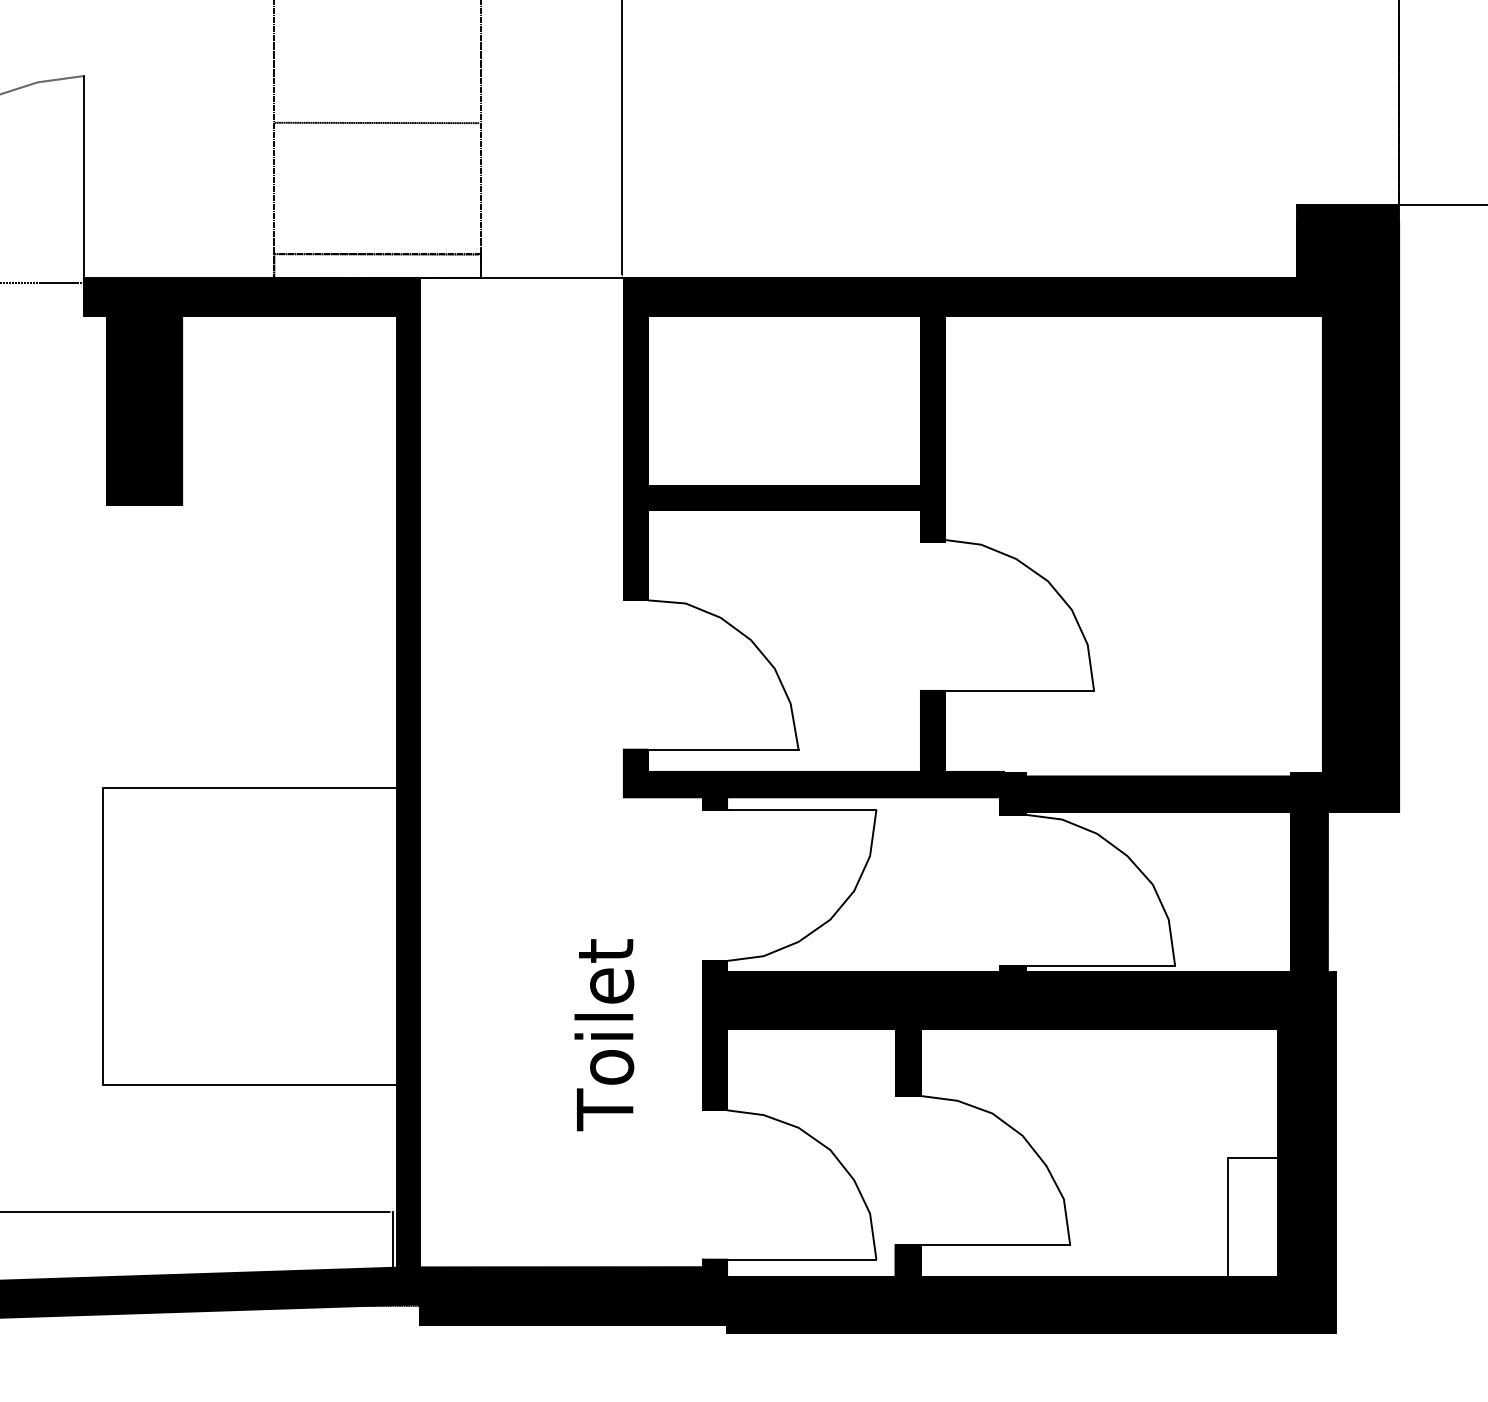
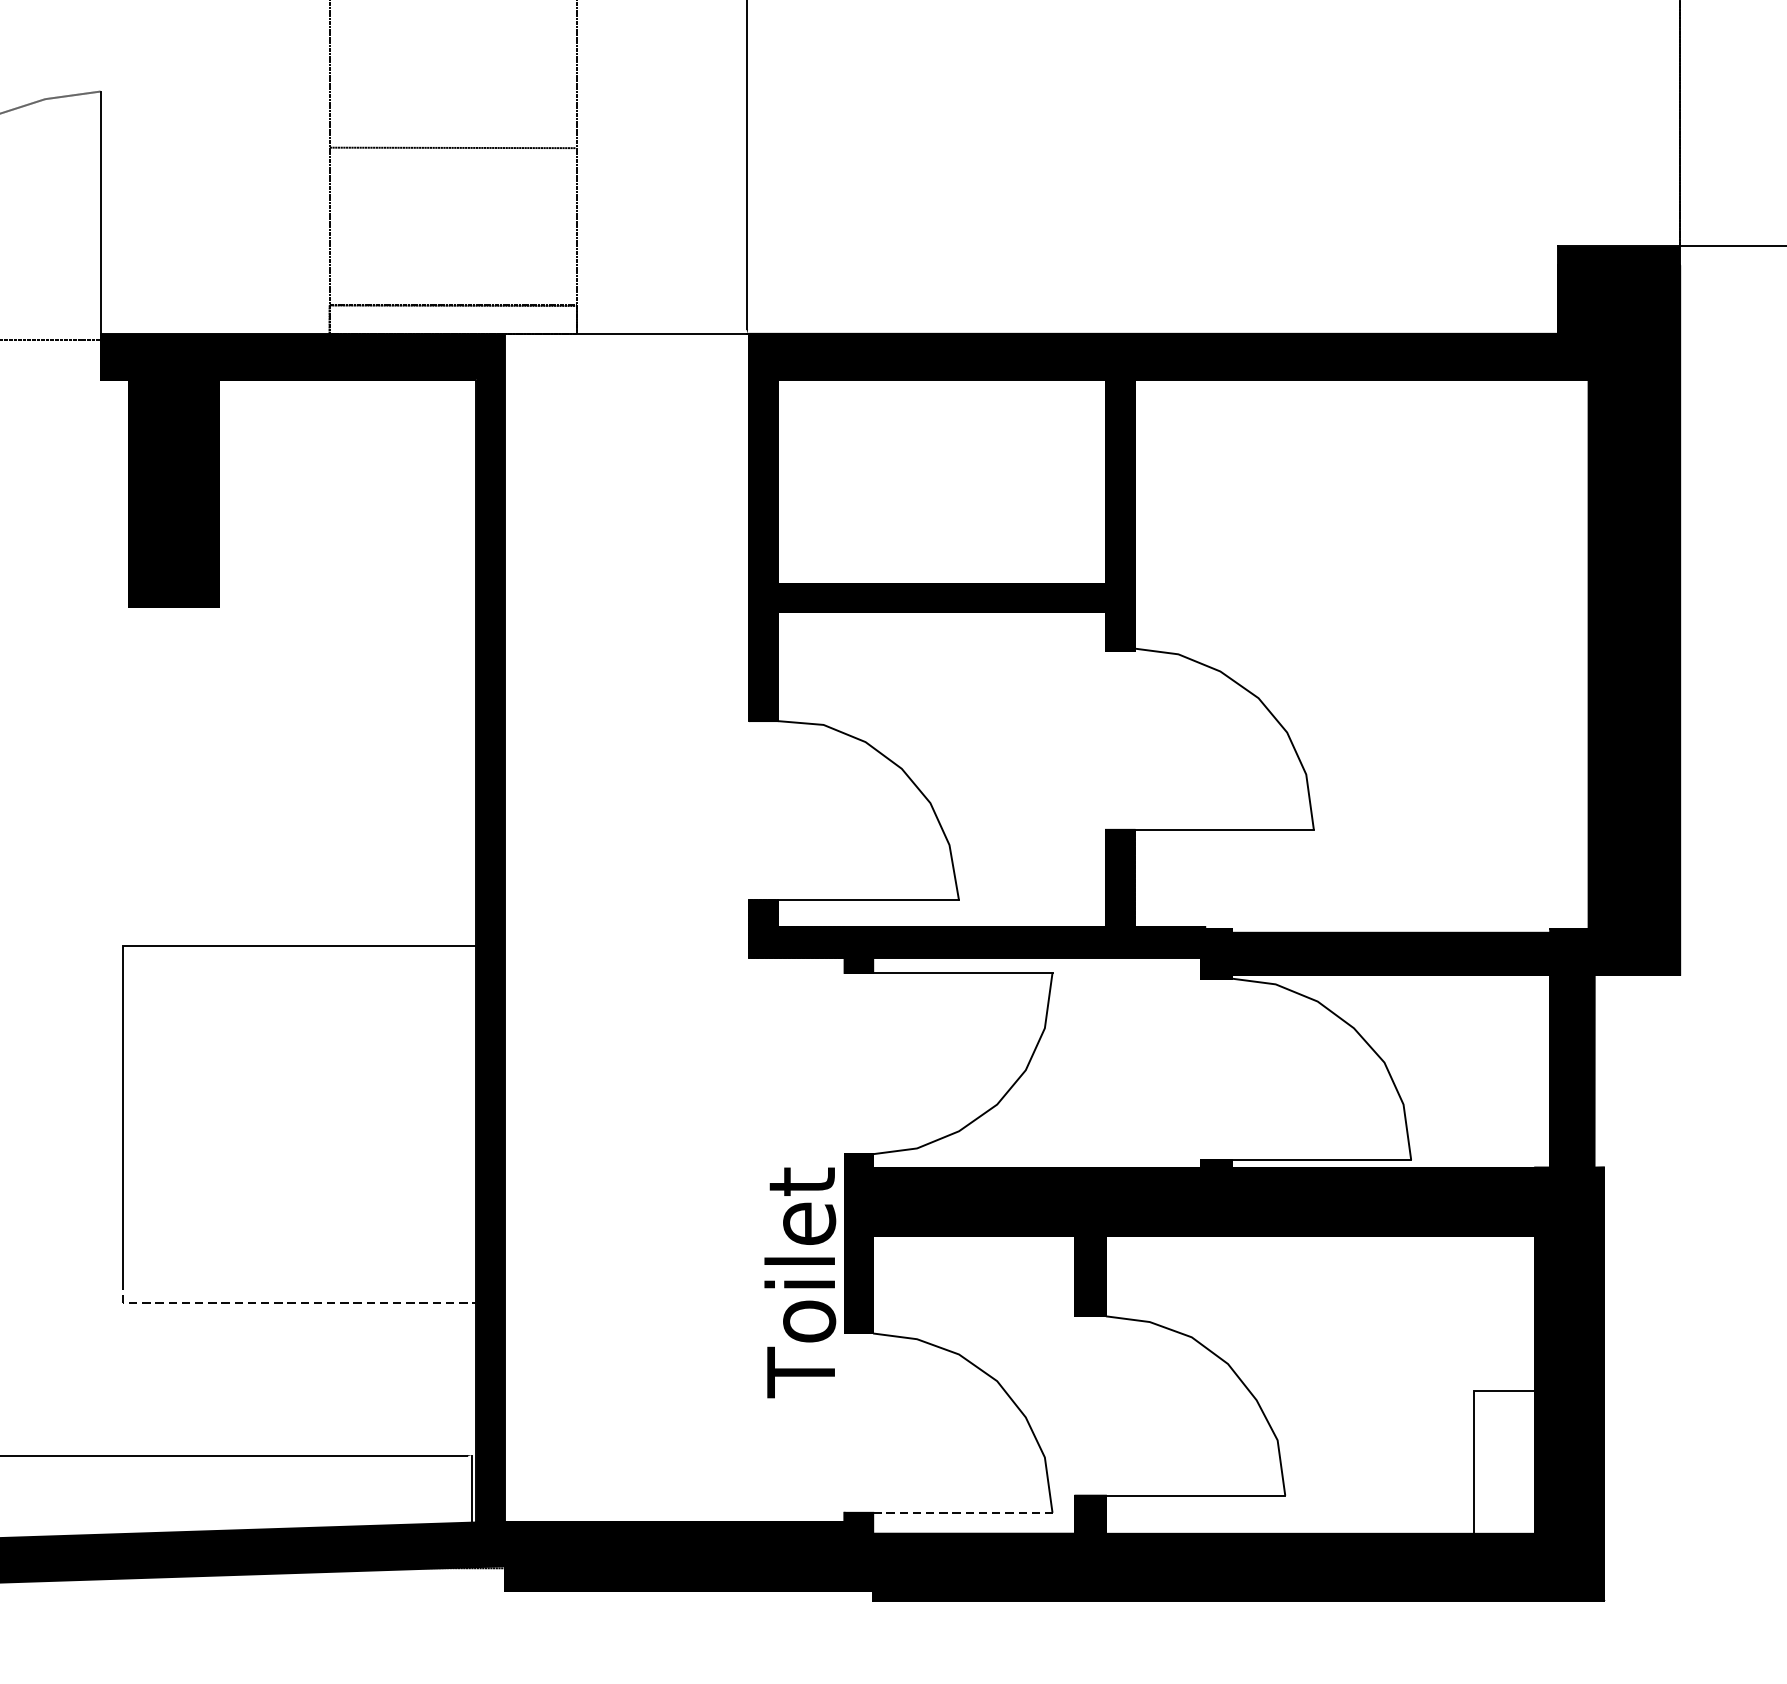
text: (604, 1035) -> (800, 1283), moved
line: (239, 1084) -> (287, 1302), solid -> dashed
line: (801, 1259) -> (962, 1512), solid -> dashed

